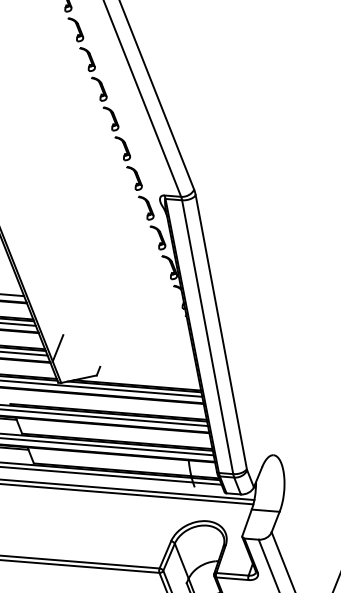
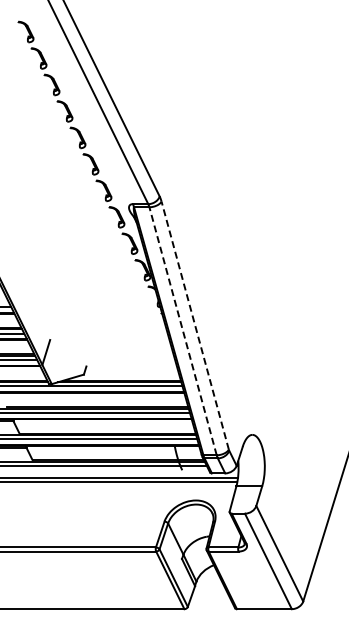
line: (221, 332) -> (195, 325), solid -> dashed
line: (207, 336) -> (182, 330), solid -> dashed

